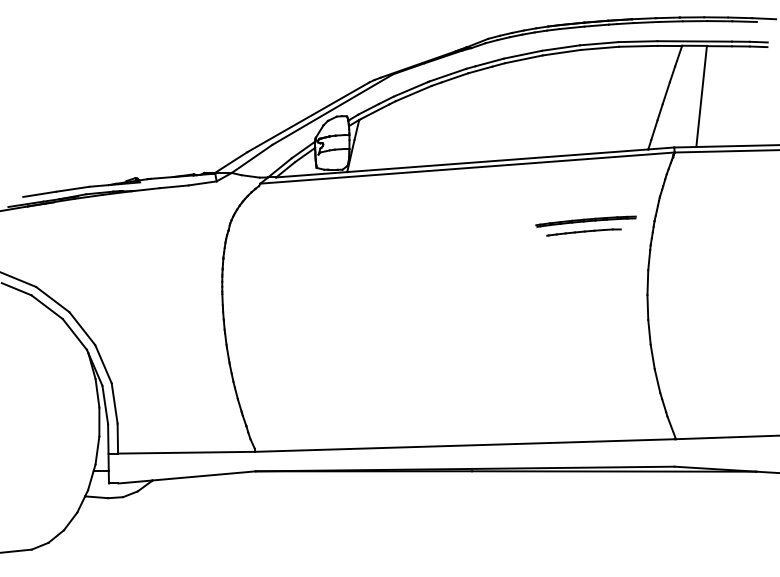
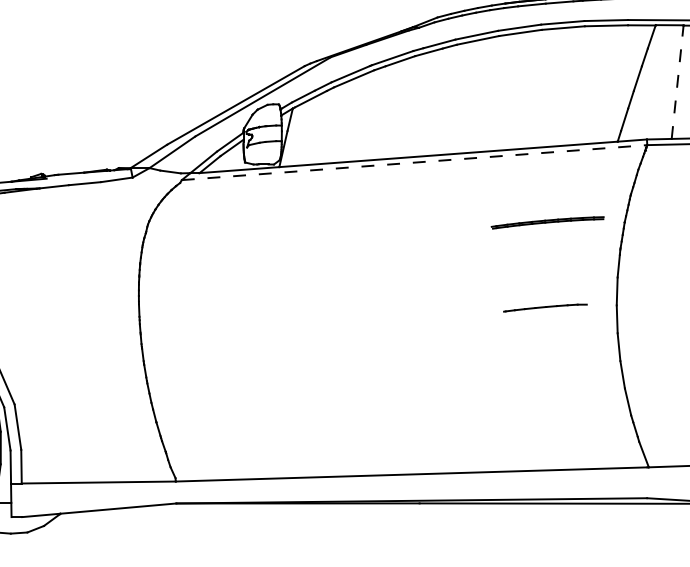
line: (701, 96) -> (677, 82), solid -> dashed
line: (467, 168) -> (414, 163), solid -> dashed
line: (583, 232) -> (544, 308), moved

